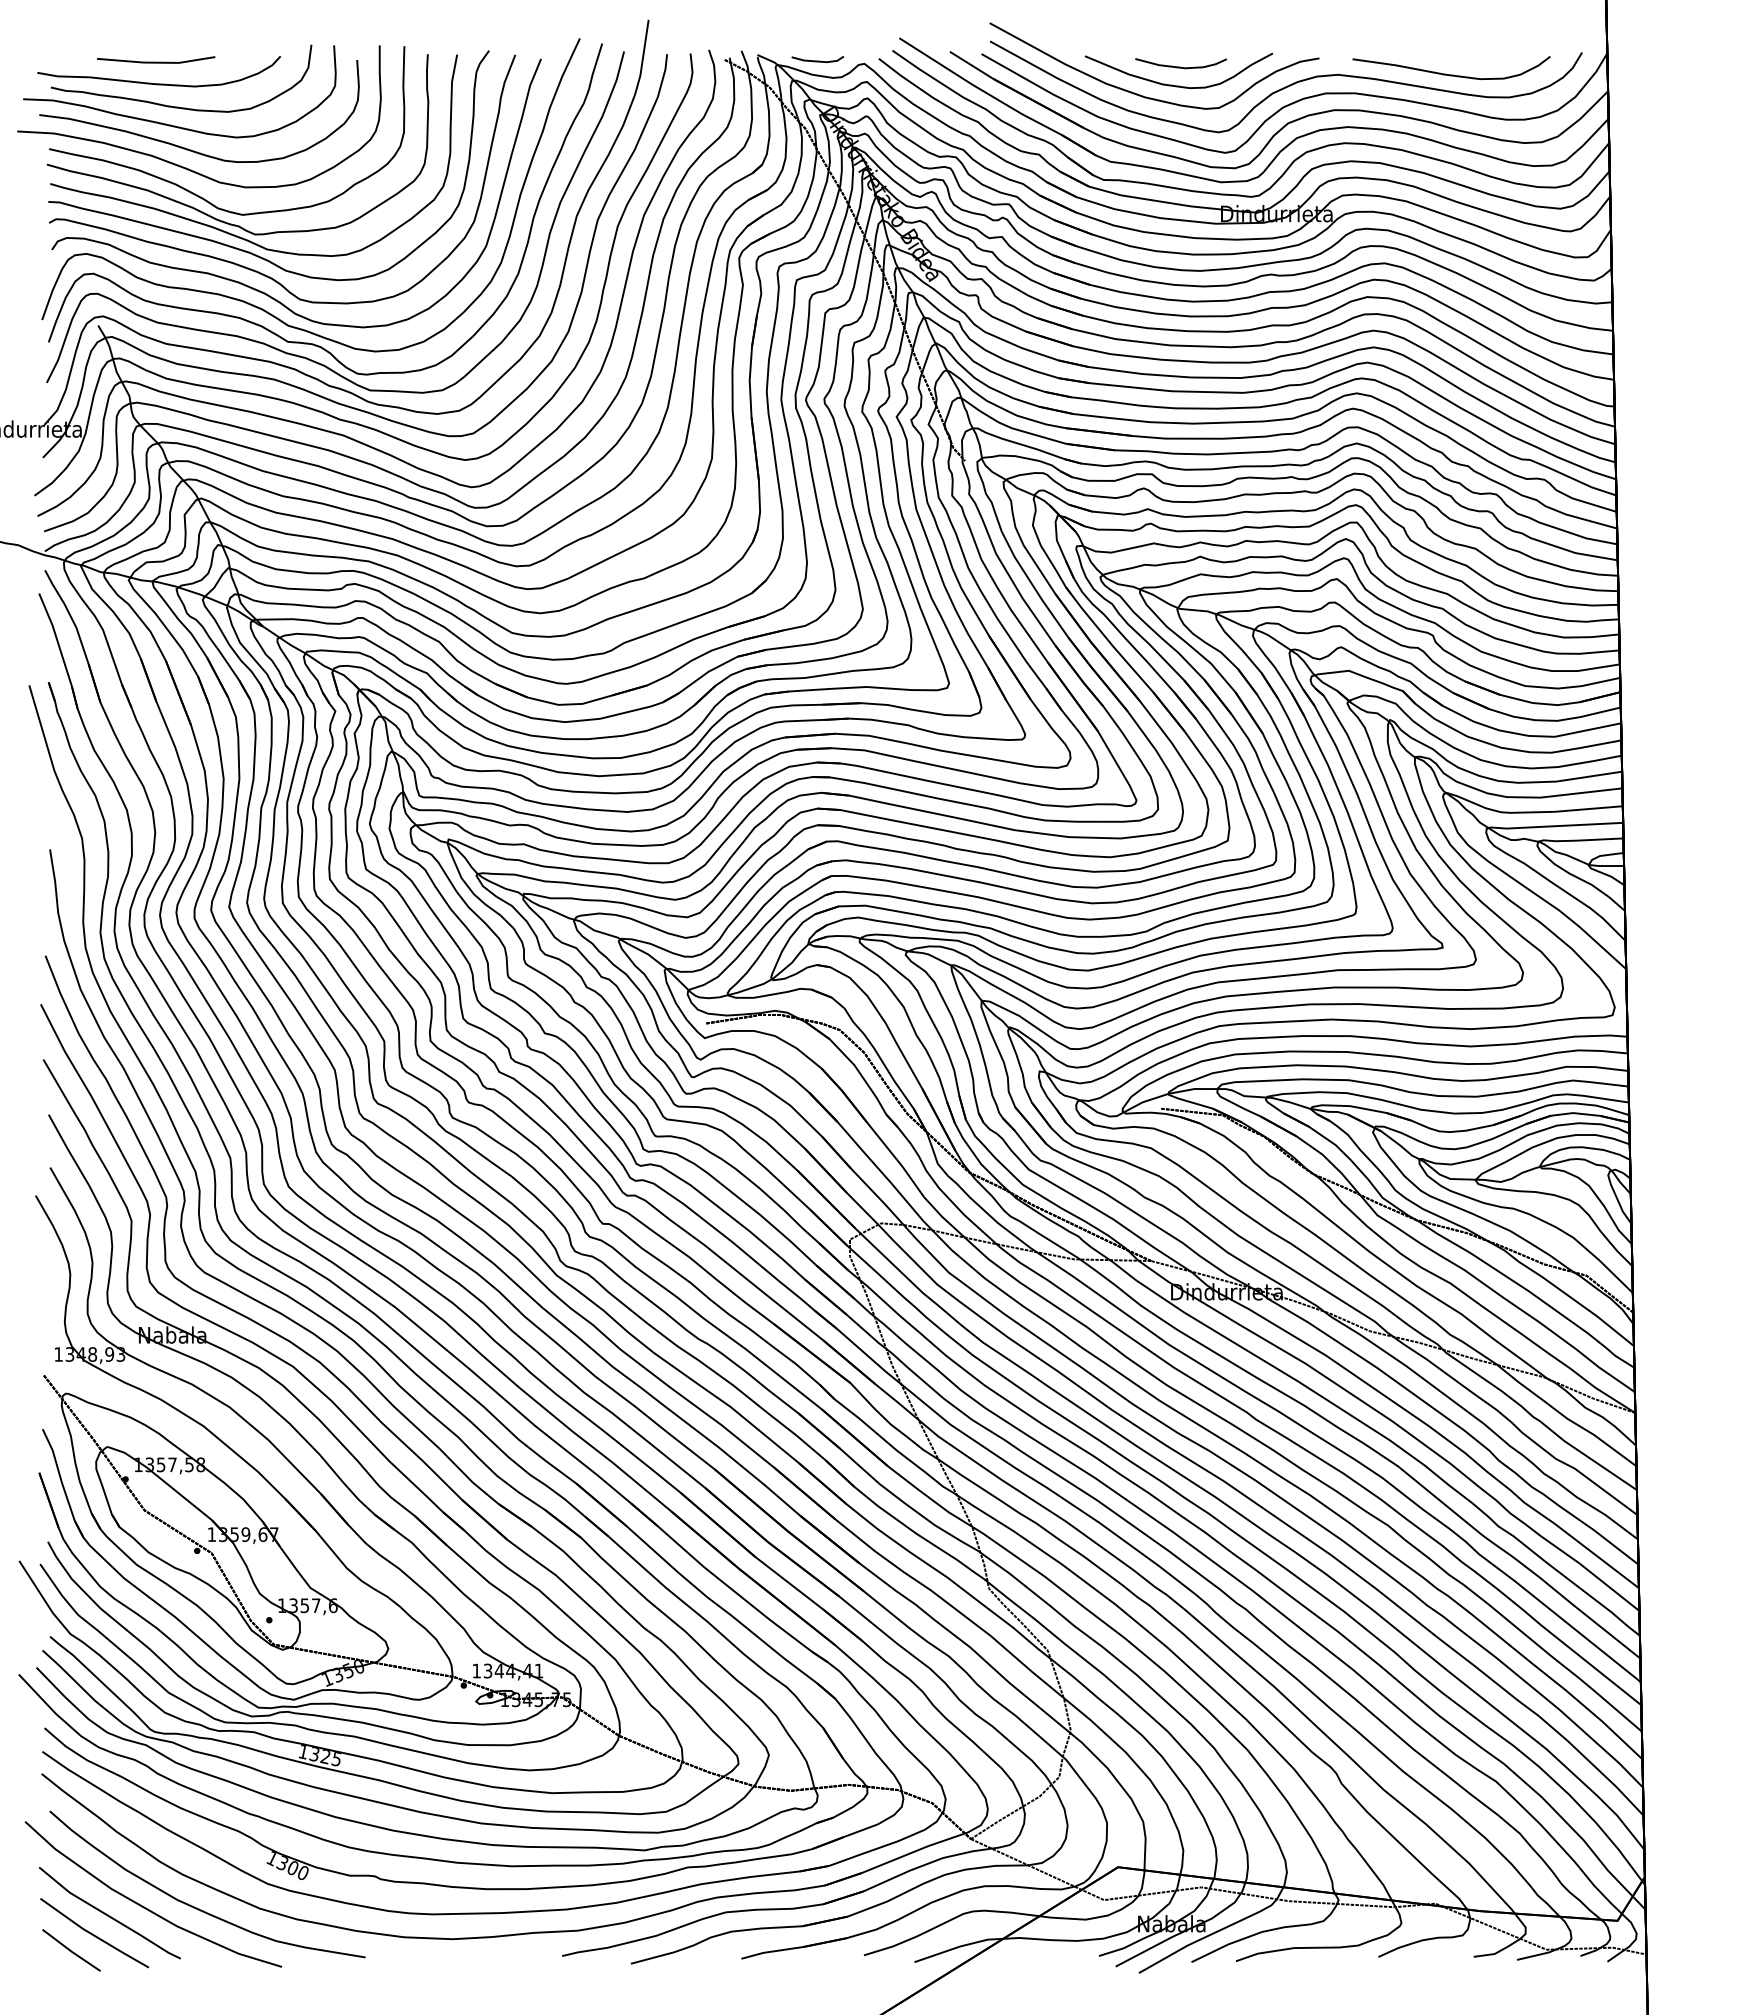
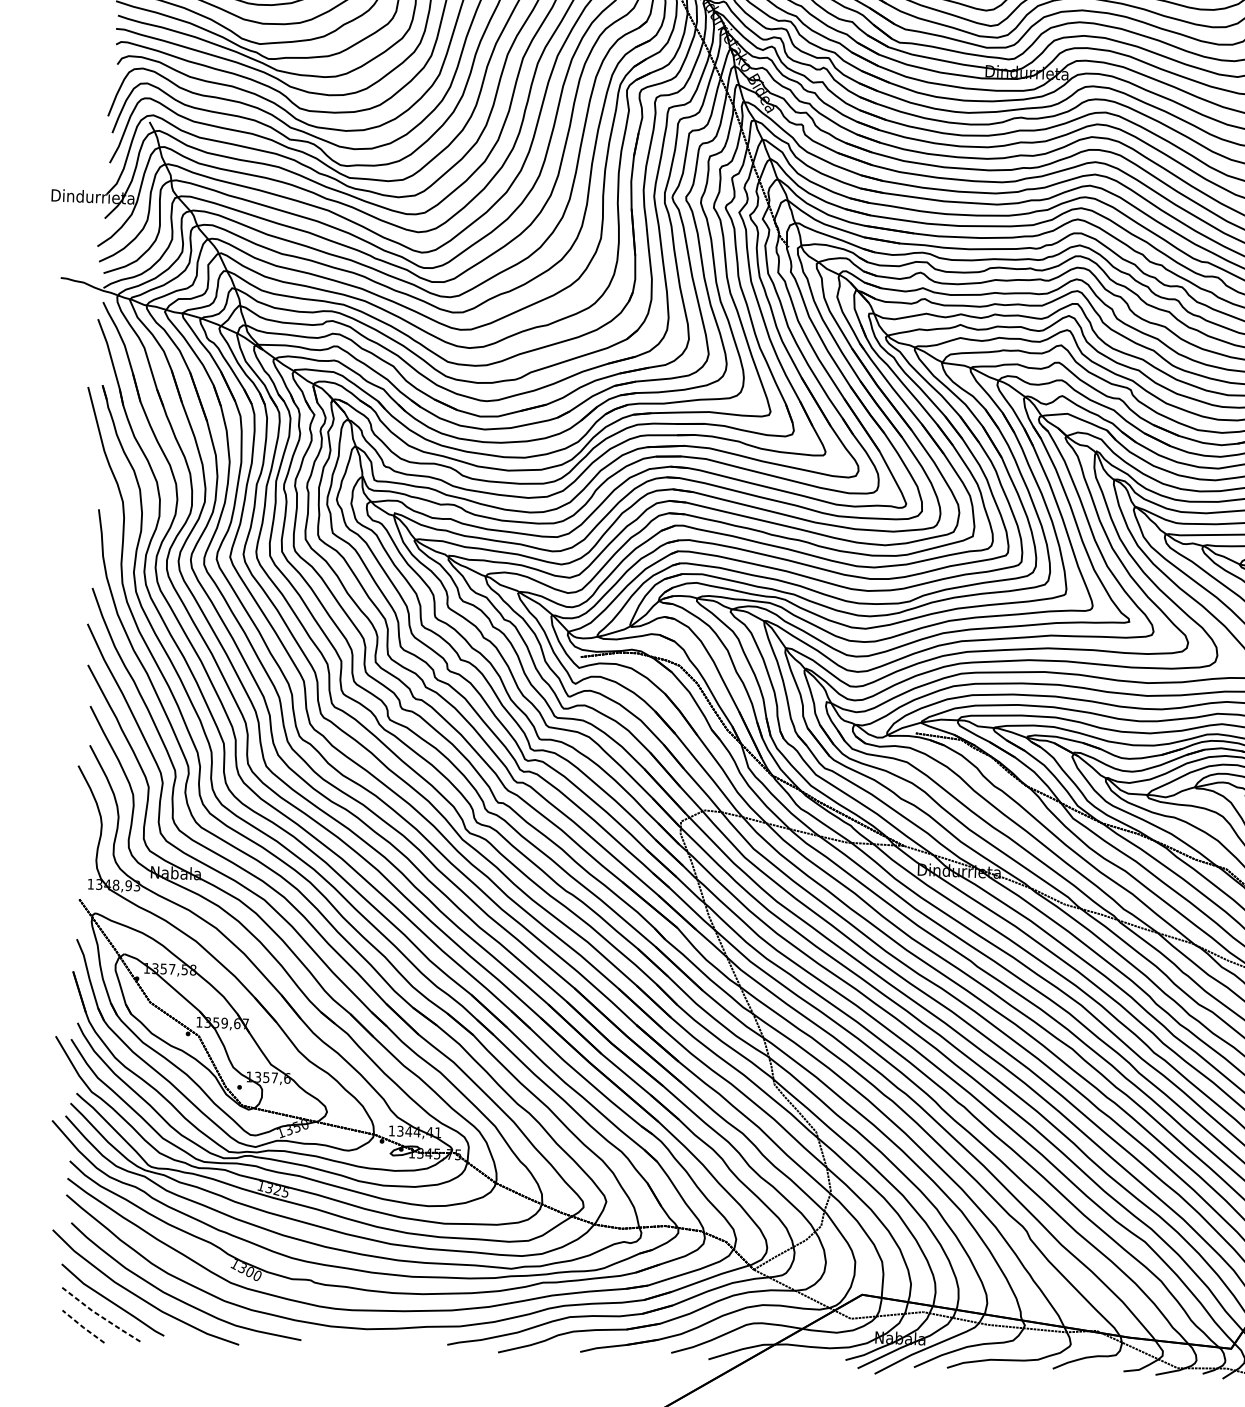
line: (93, 1934) -> (100, 1315), solid -> dashed
line: (71, 1951) -> (83, 1327), solid -> dashed

